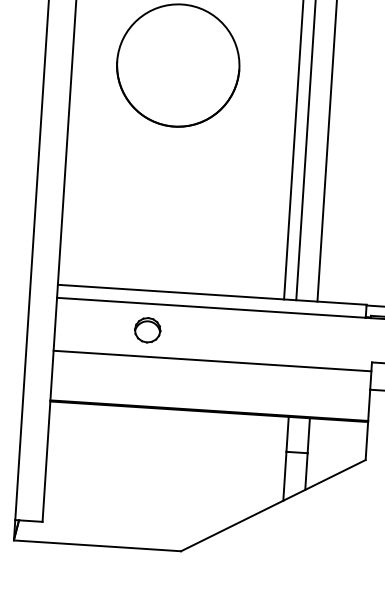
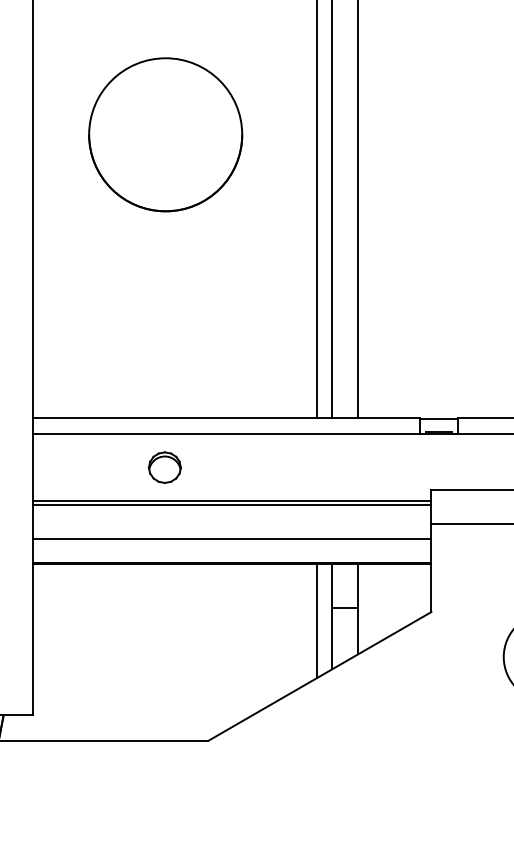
part: (147, 330) -> (164, 467), moved
line: (212, 364) -> (232, 505), added
line: (210, 391) -> (232, 539), added
line: (273, 461) -> (316, 621), added

